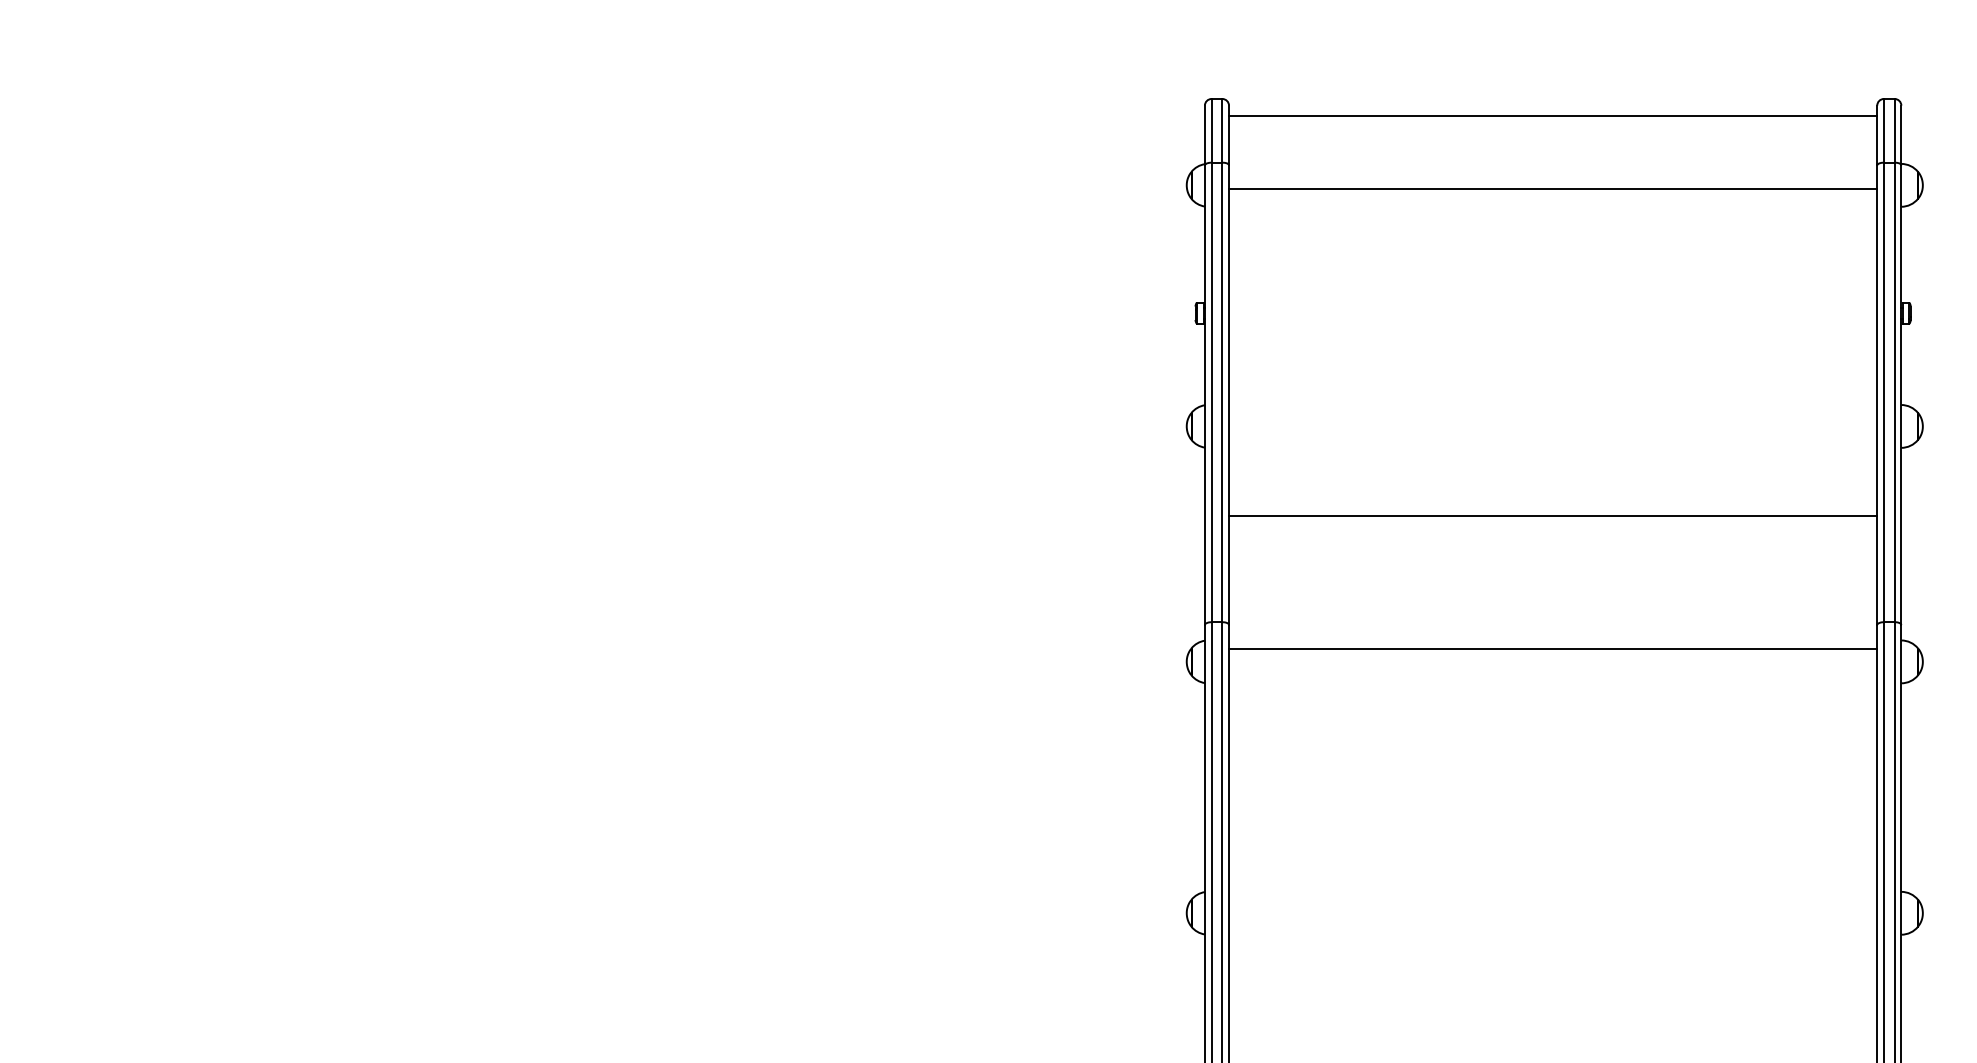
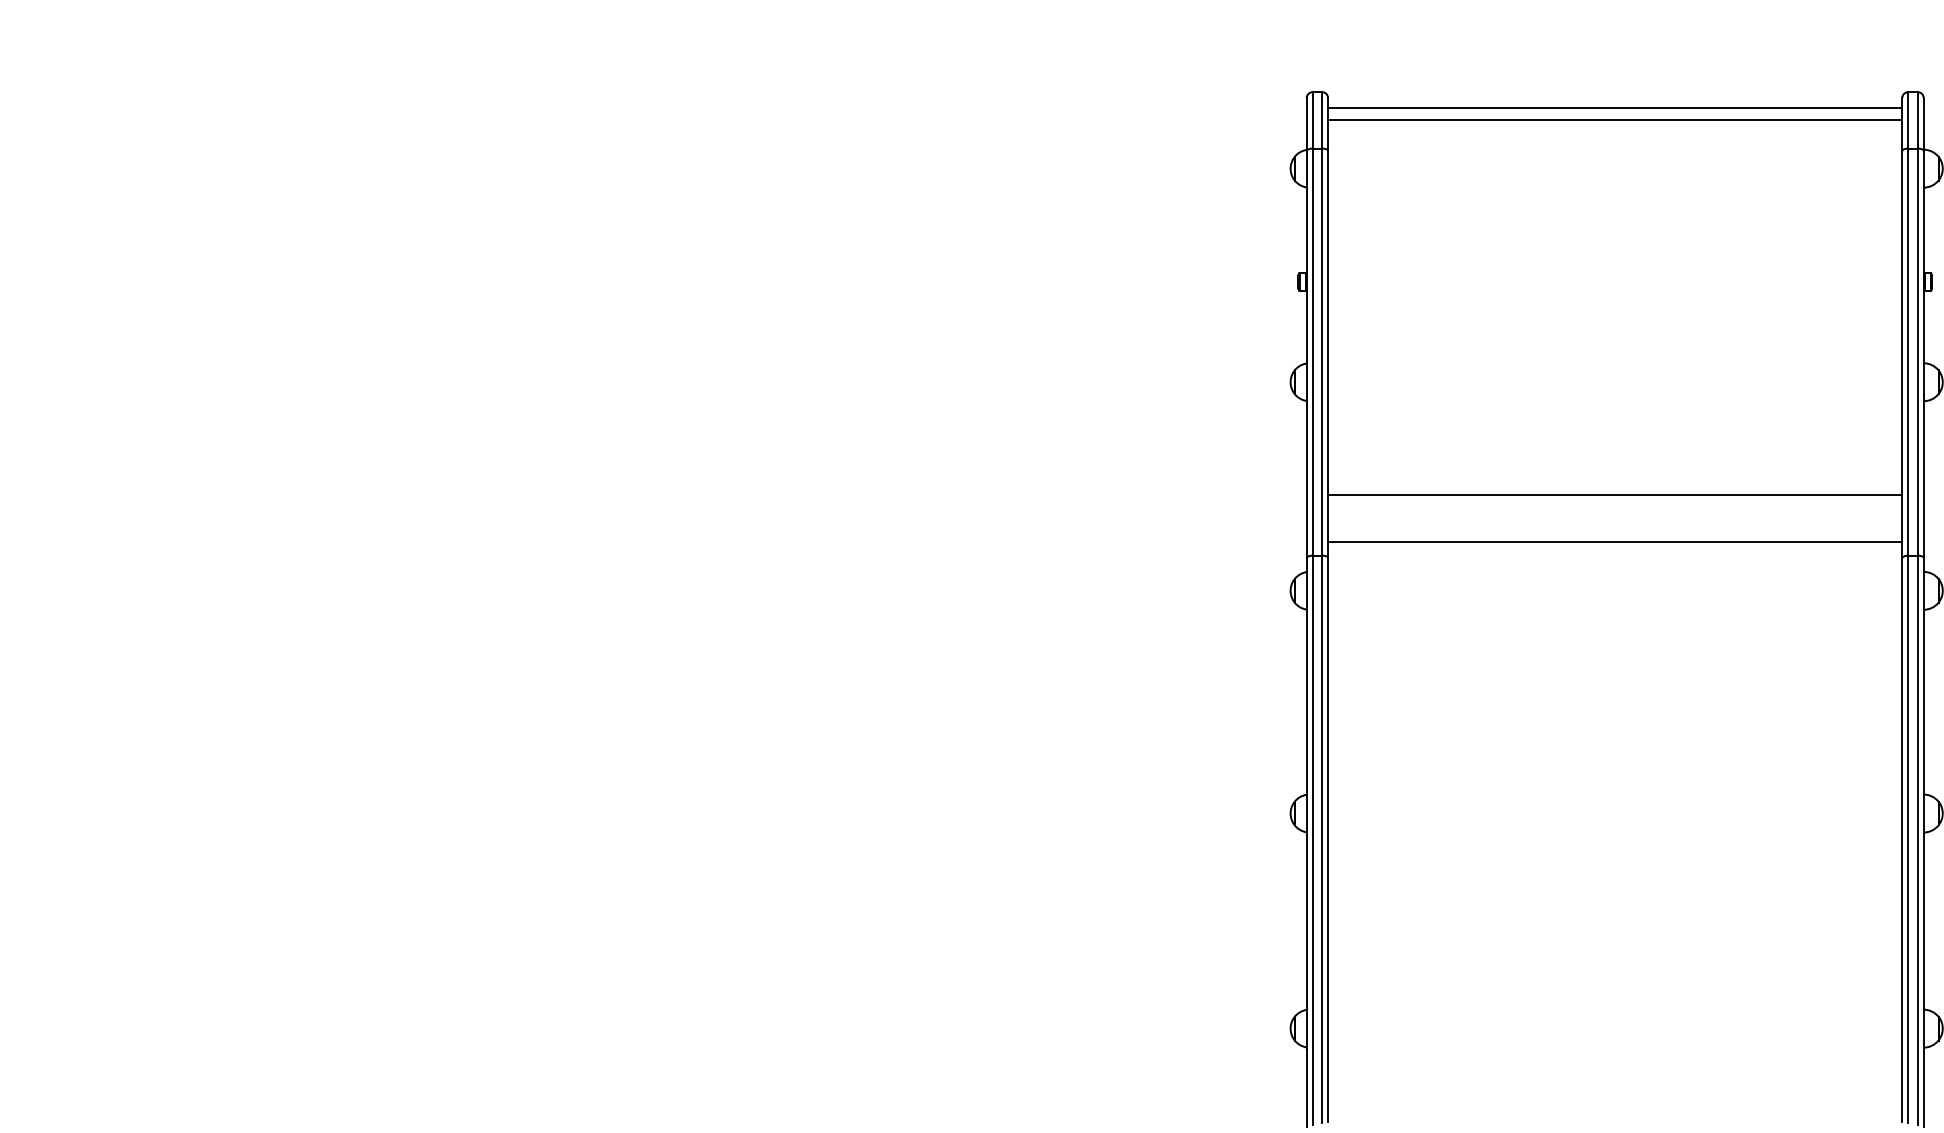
line: (1553, 188) -> (1615, 119), moved
line: (1553, 515) -> (1615, 495), moved
line: (1553, 649) -> (1615, 541), moved

